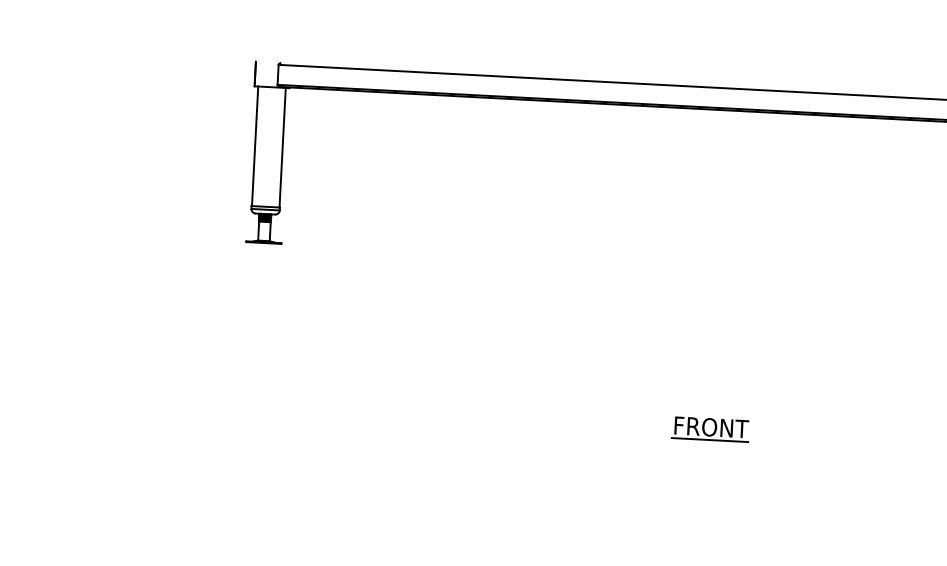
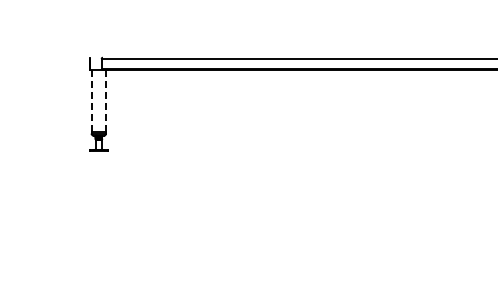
line: (254, 146) -> (91, 101), solid -> dashed
line: (281, 148) -> (105, 101), solid -> dashed
part: (710, 429) -> (333, 234), removed

